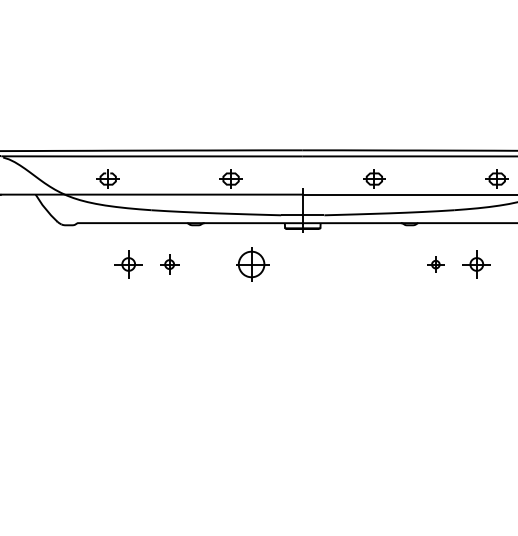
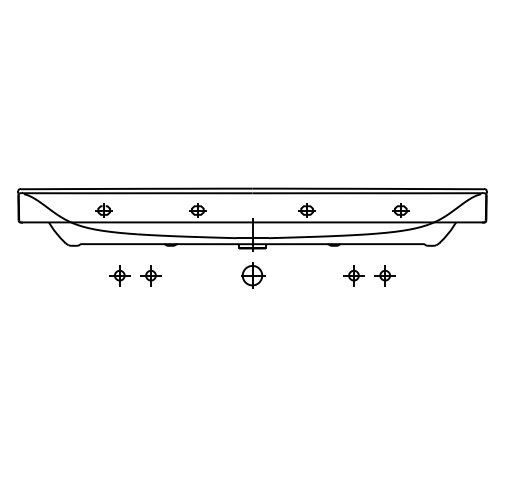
part: (168, 264) -> (150, 275), size x1.43
part: (252, 264) -> (253, 275), moved
part: (435, 264) -> (353, 275), size x1.67

